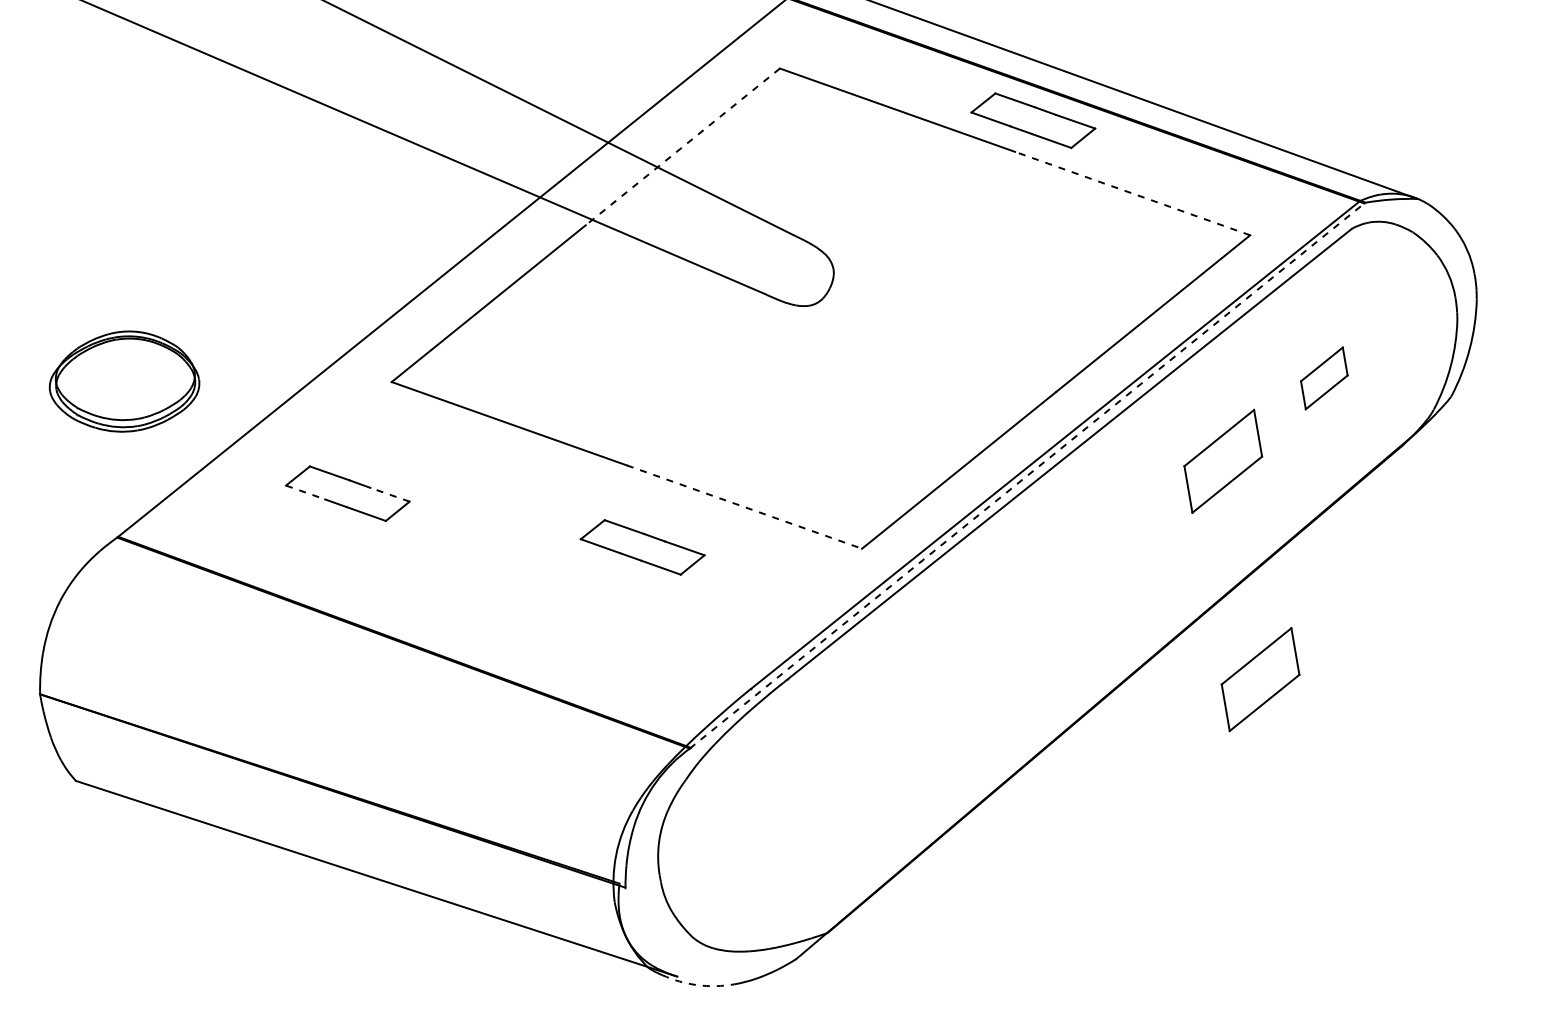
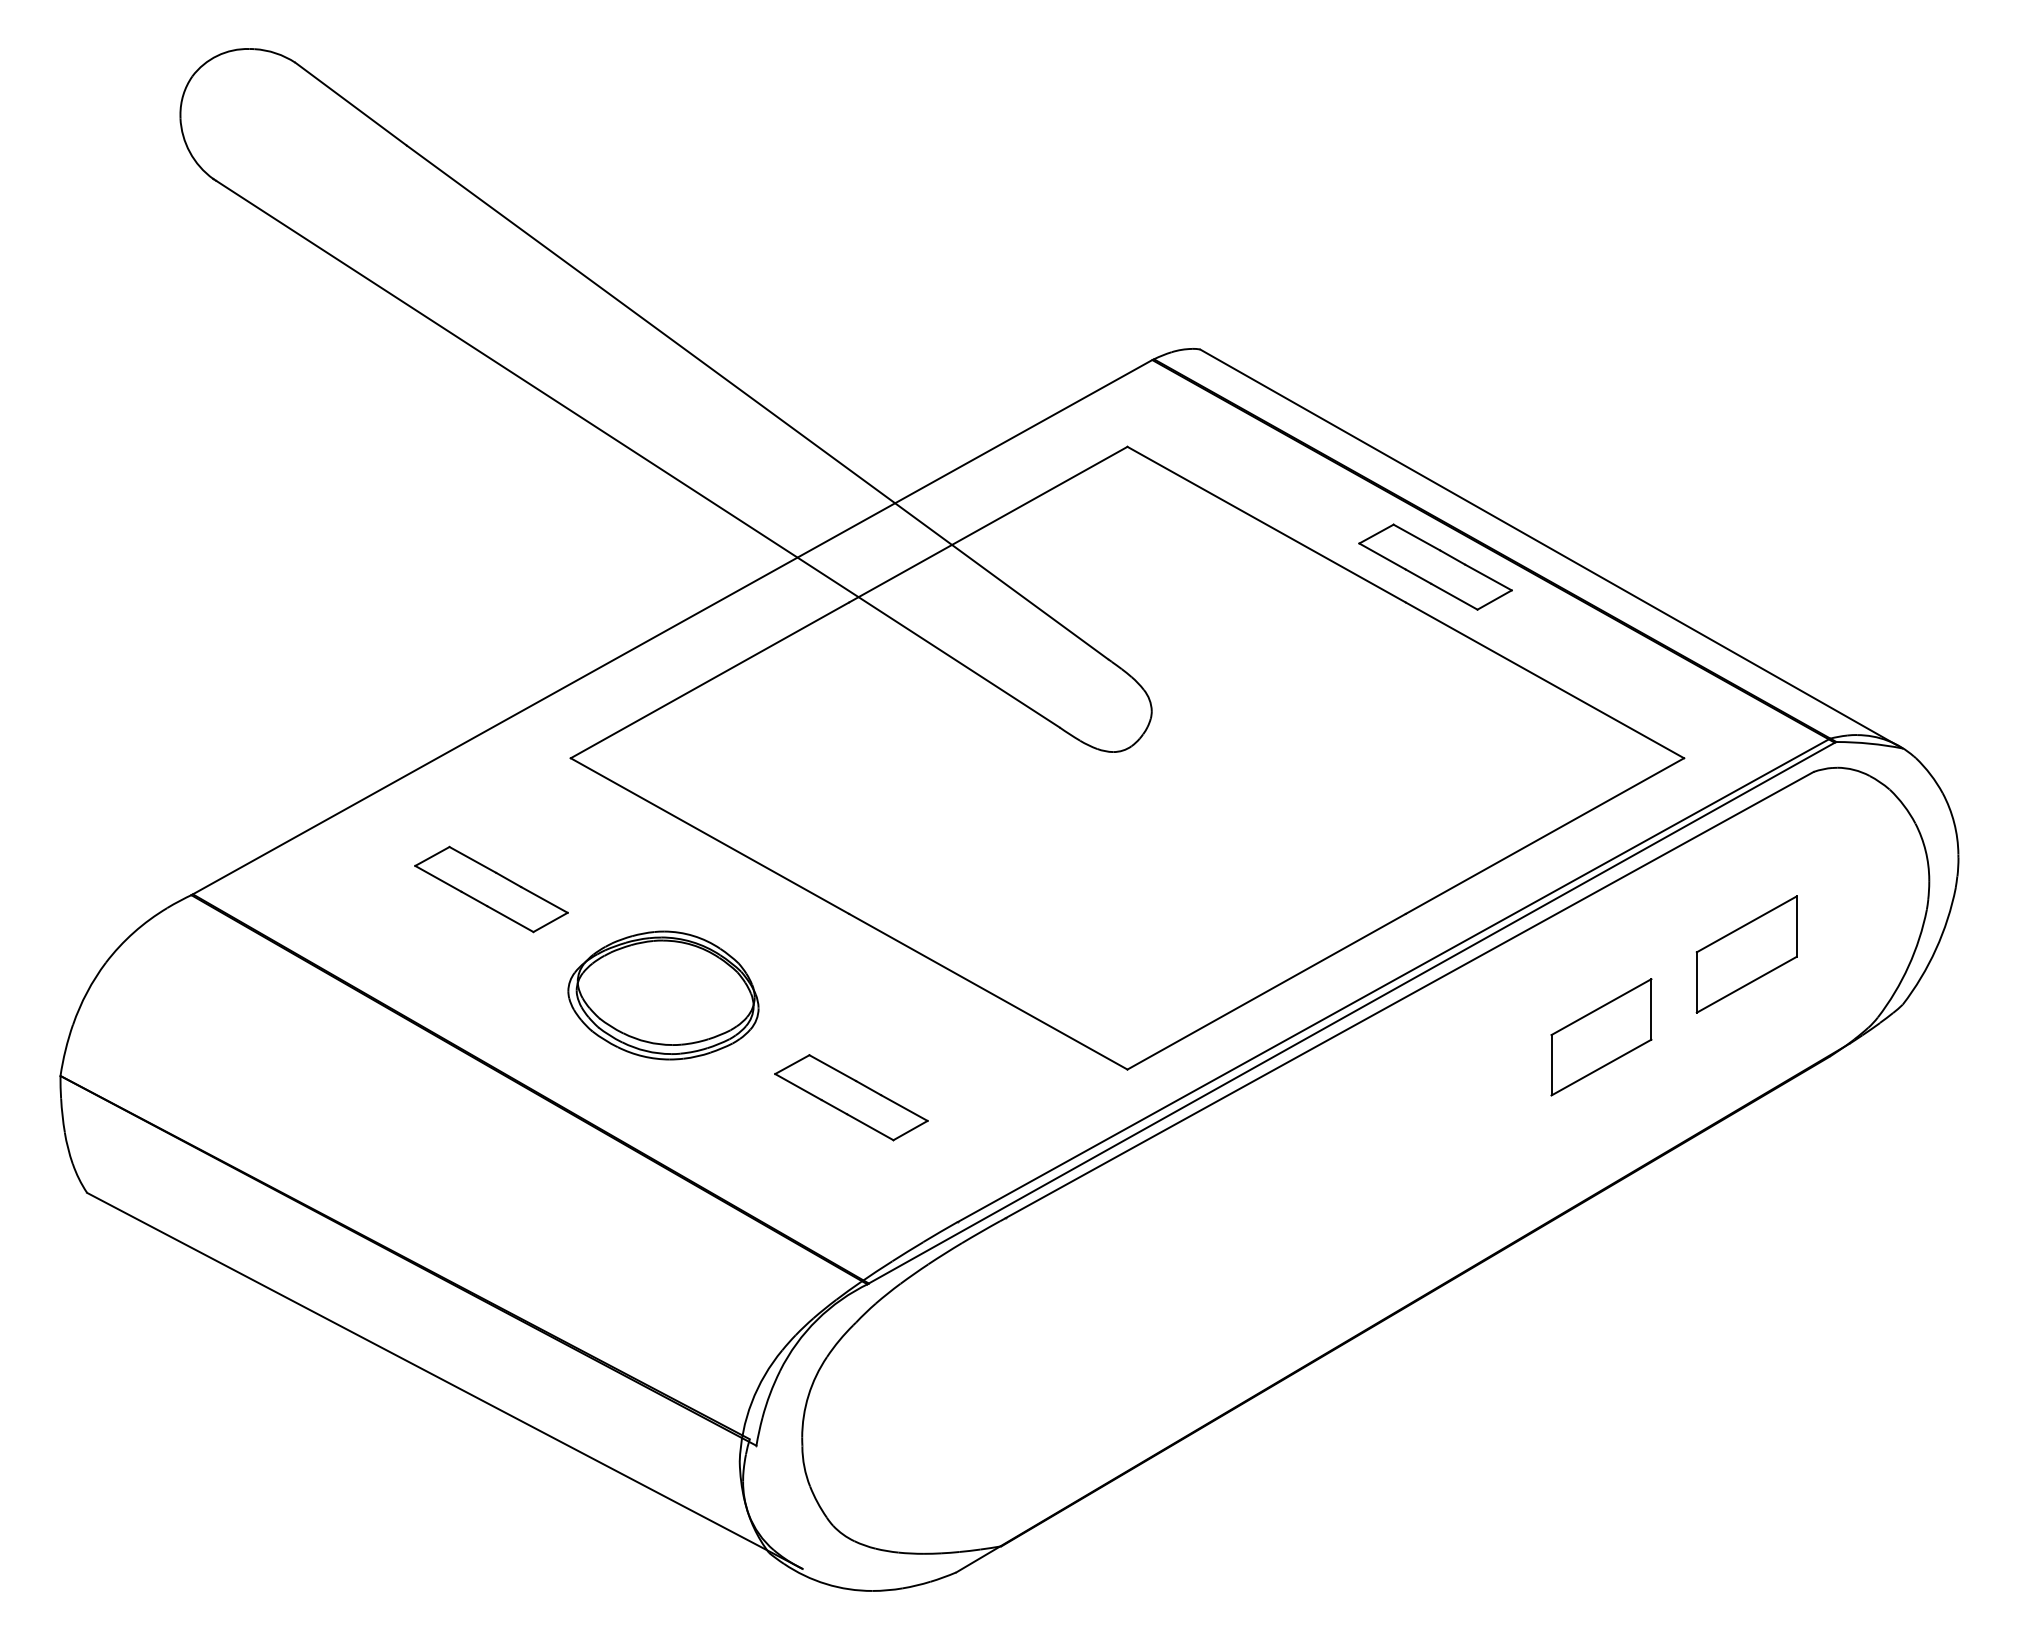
line: (682, 146) -> (987, 524), dashed -> solid
line: (1132, 193) -> (1544, 680), dashed -> solid
part: (1324, 378) -> (1746, 954), size x1.67
part: (124, 381) -> (663, 995), moved
line: (1027, 475) -> (1351, 1013), dashed -> solid
line: (305, 492) -> (438, 878), dashed -> solid
line: (390, 494) -> (544, 899), dashed -> solid
line: (744, 506) -> (988, 991), dashed -> solid
part: (642, 547) -> (851, 1097), moved
part: (1260, 679) -> (1601, 1320), removed
arc: (697, 985) -> (826, 1584), dashed -> solid

